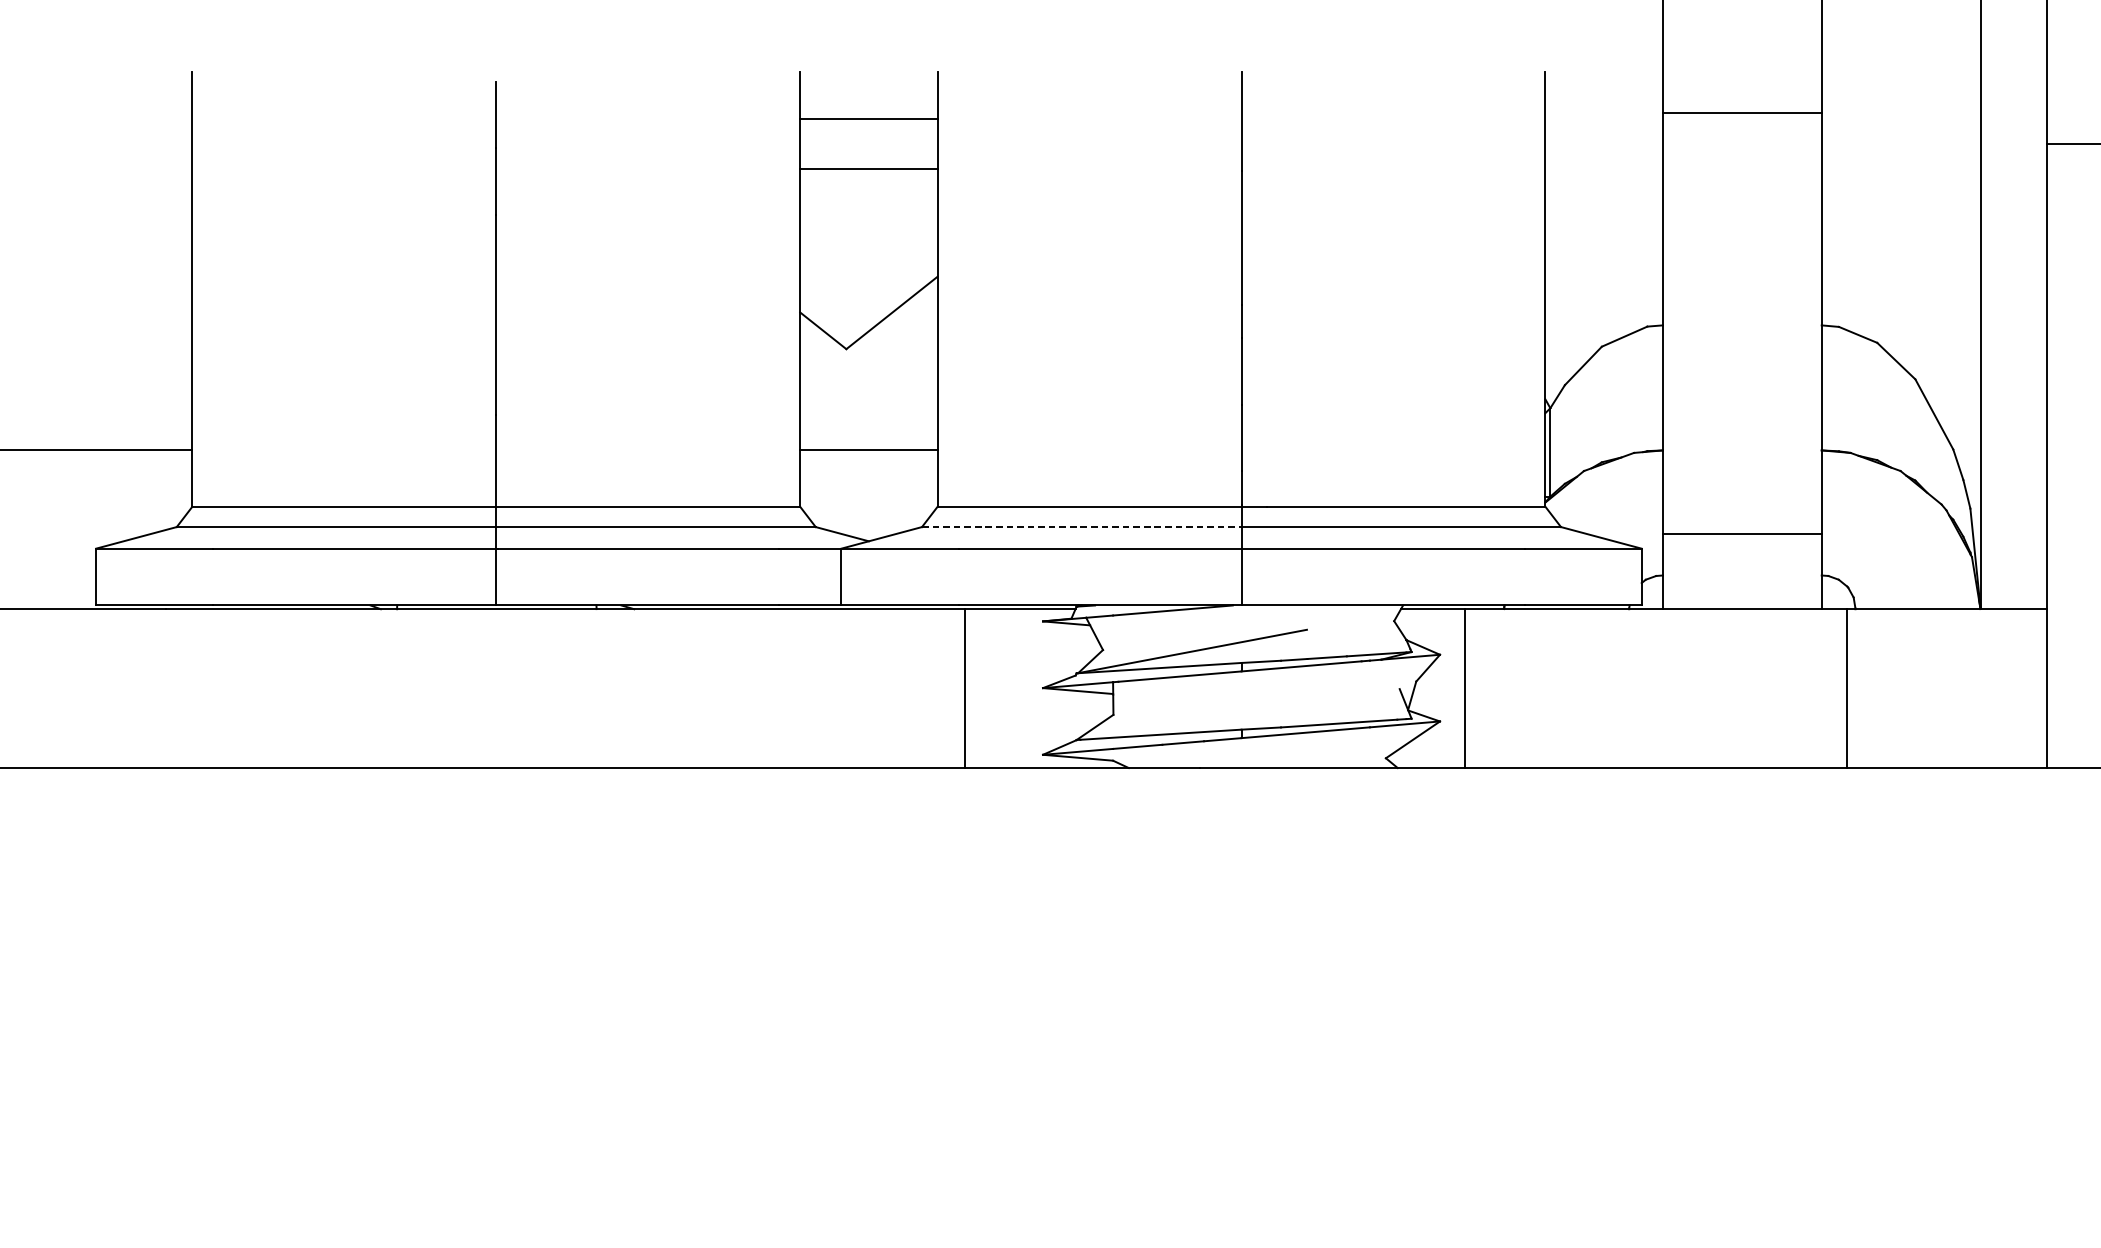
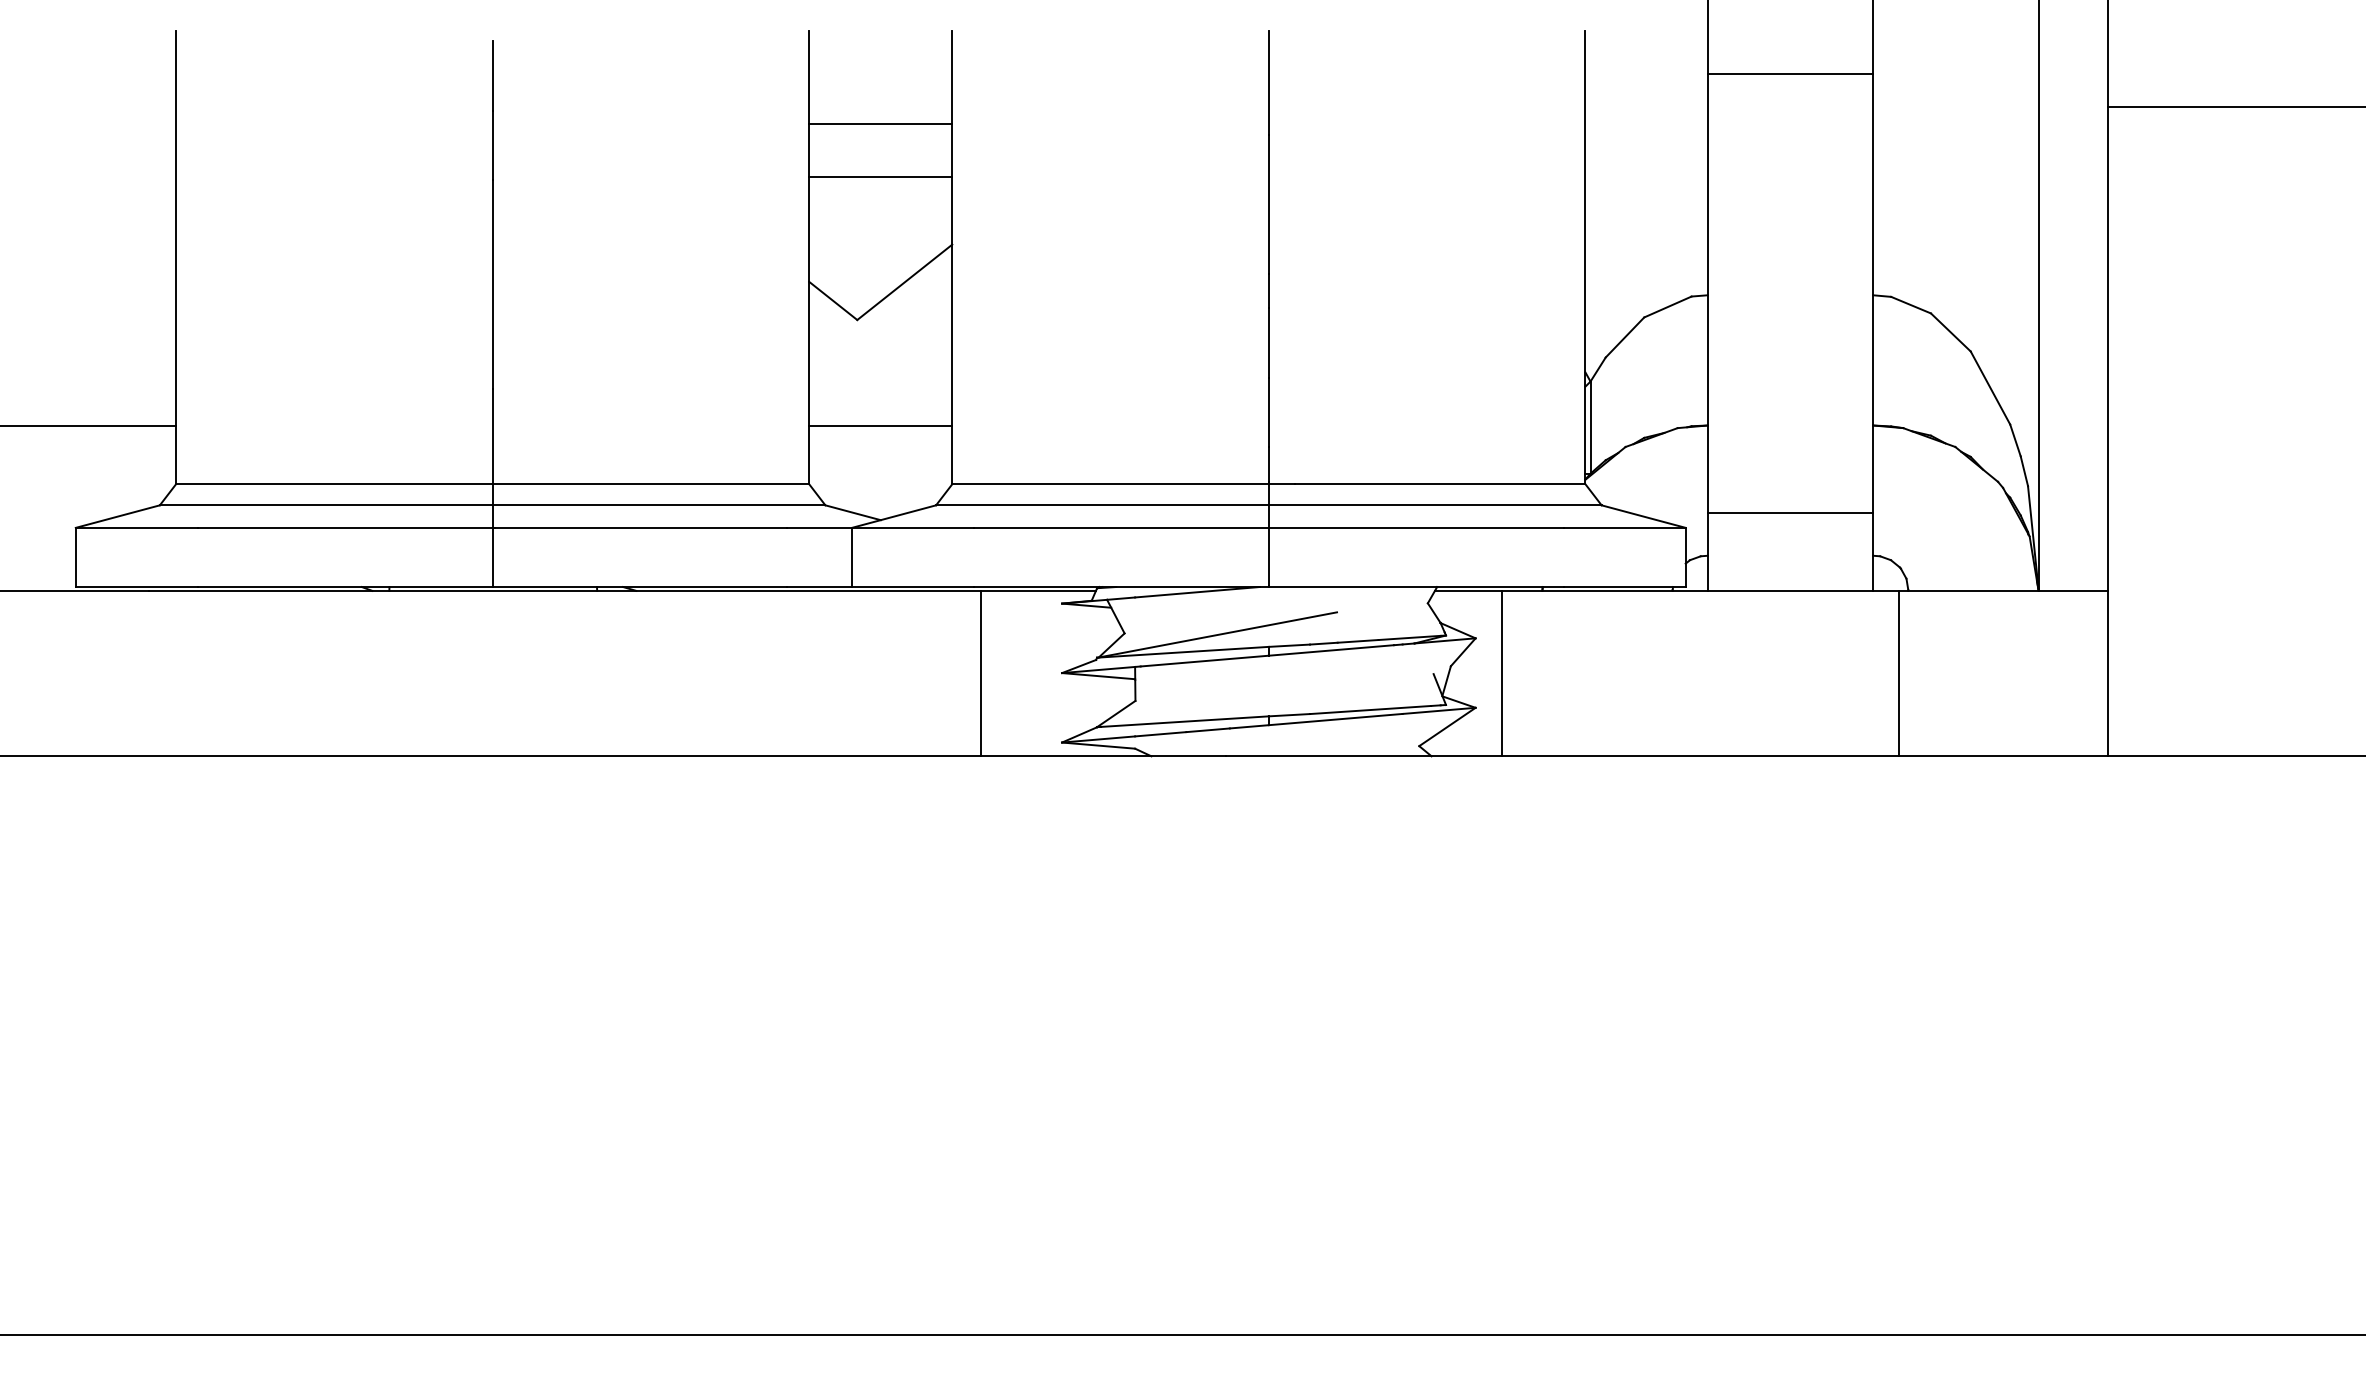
line: (868, 119) -> (880, 123), moved
line: (868, 169) -> (880, 176), moved
line: (1081, 527) -> (1102, 505), dashed -> solid

